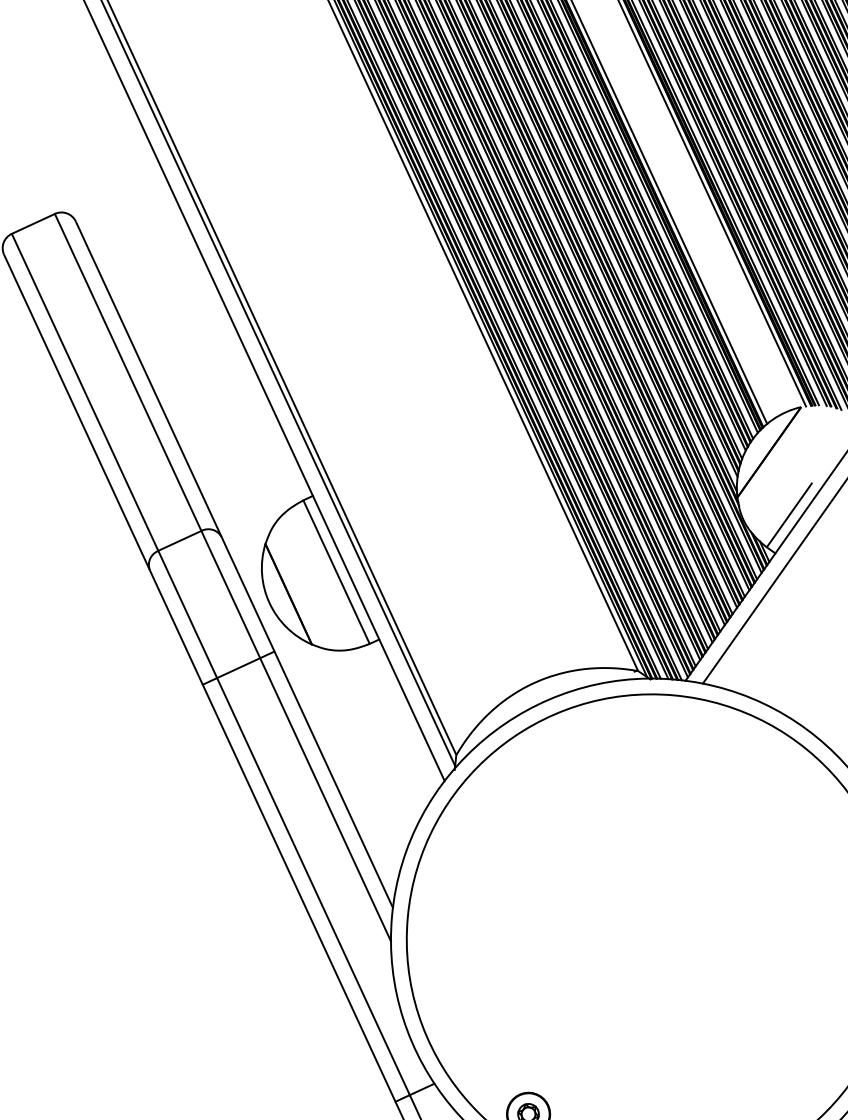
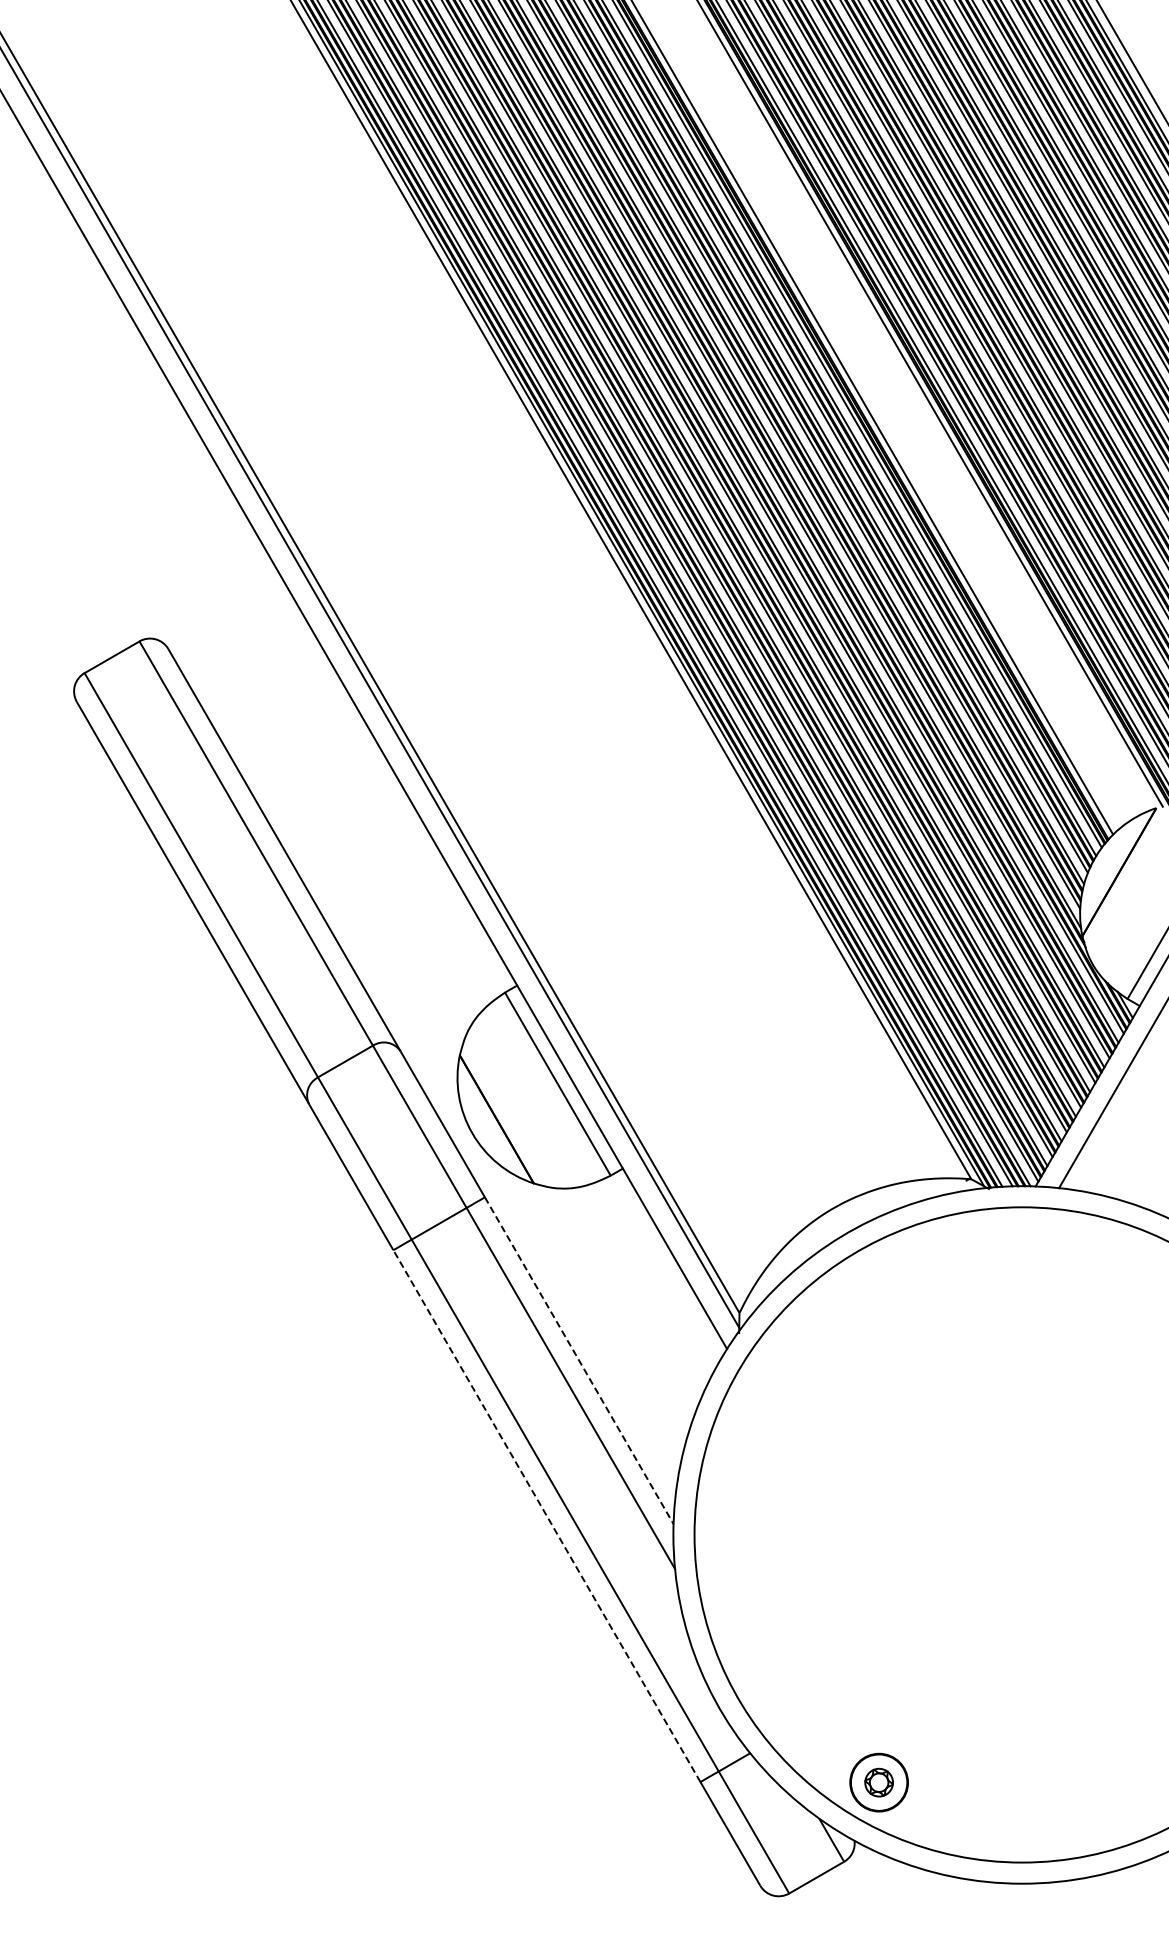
line: (333, 779) -> (579, 1360), solid -> dashed
line: (298, 892) -> (546, 1515), solid -> dashed

